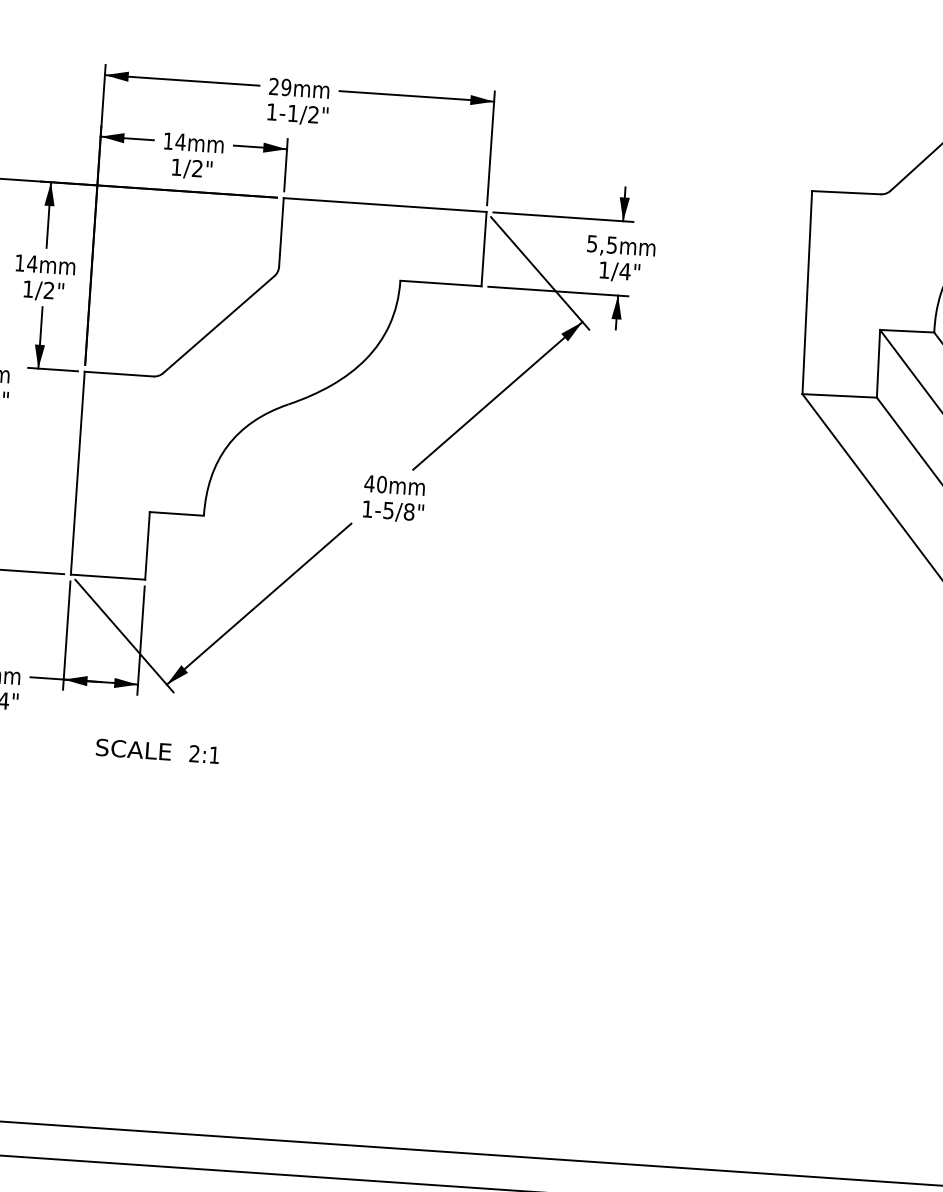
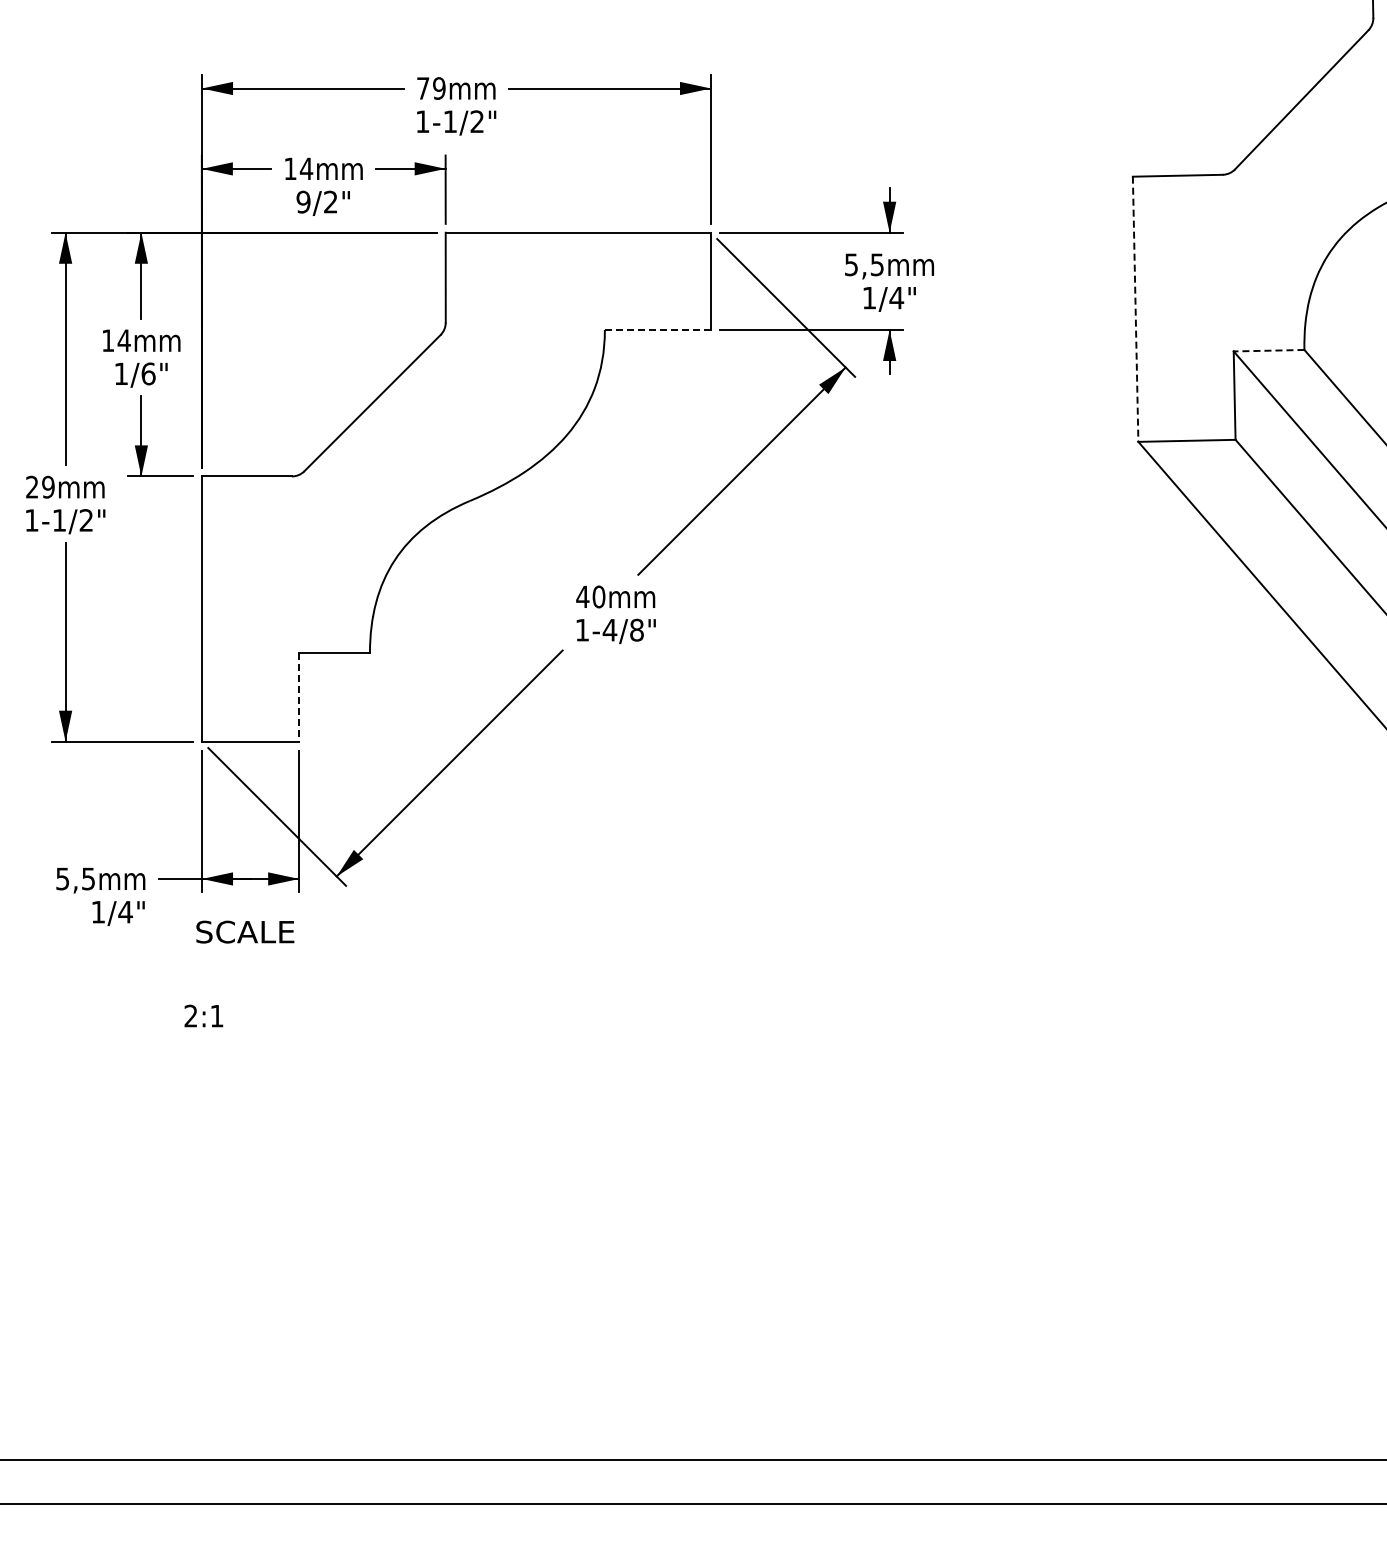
text: (274, 86) -> (423, 88), 29 -> 79
text: (176, 166) -> (303, 201), 1/2" -> 9/2"
line: (440, 283) -> (657, 329), solid -> dashed
text: (49, 290) -> (148, 373), 1/2" -> 1/6"
line: (807, 292) -> (1135, 309), solid -> dashed
line: (906, 331) -> (1268, 350), solid -> dashed
text: (388, 510) -> (609, 630), 1-5/8" -> 1-4/8"
line: (147, 546) -> (299, 698), solid -> dashed
text: (133, 749) -> (245, 931), moved
text: (204, 754) -> (203, 1015), moved

